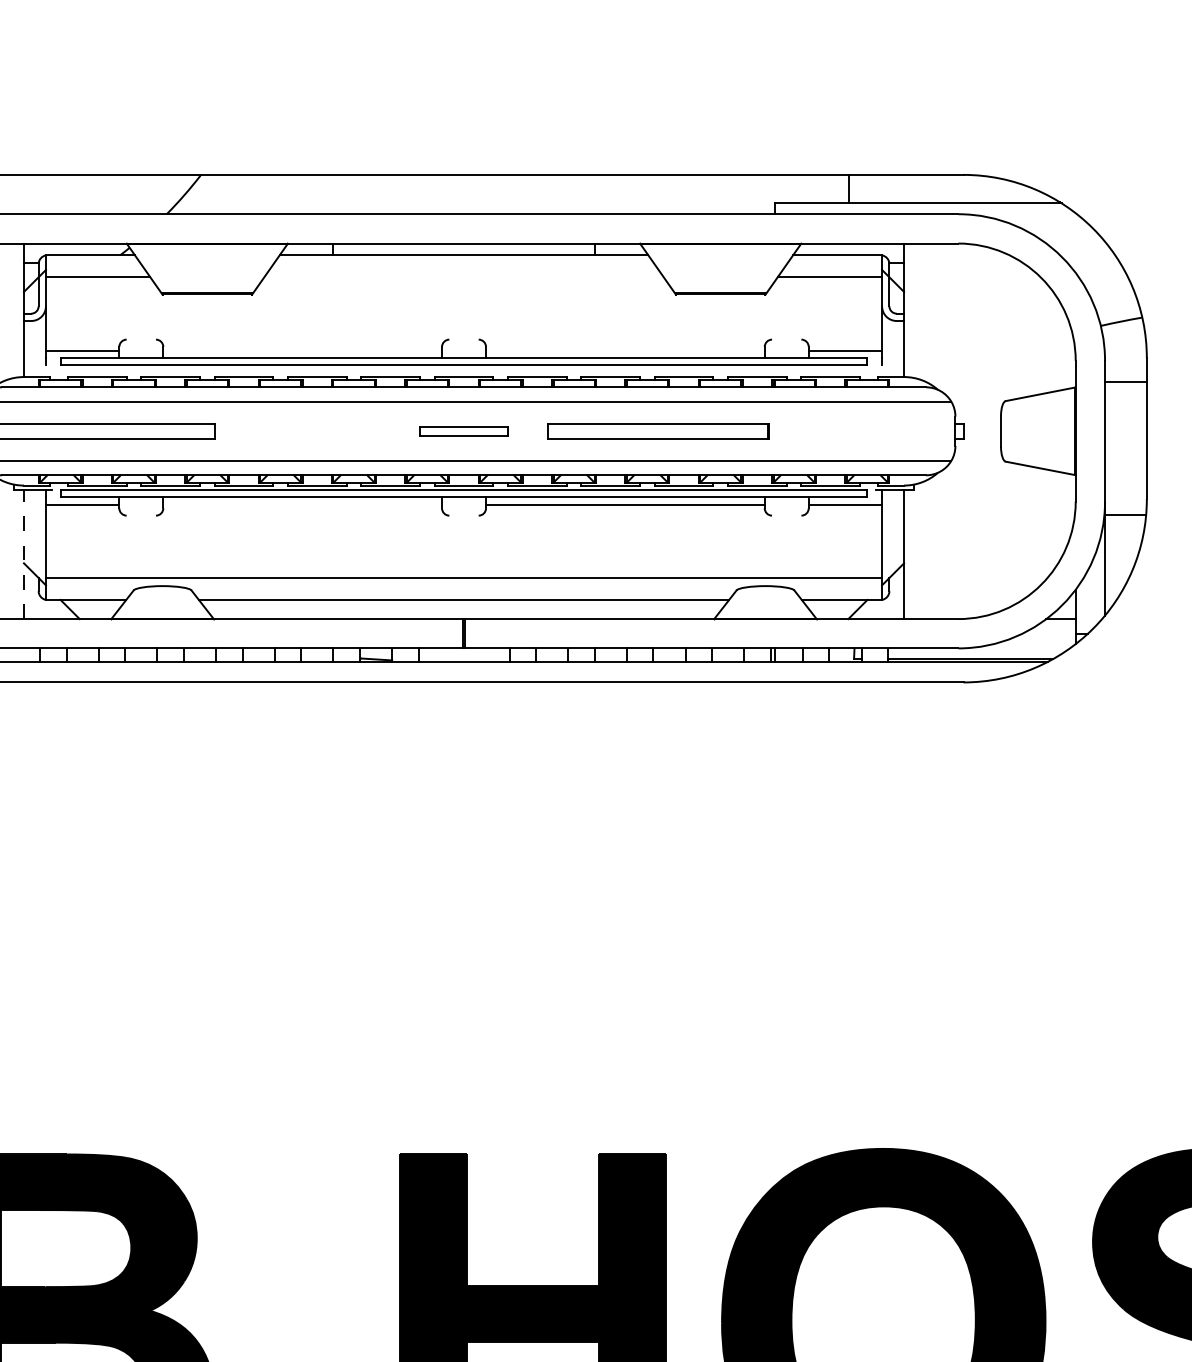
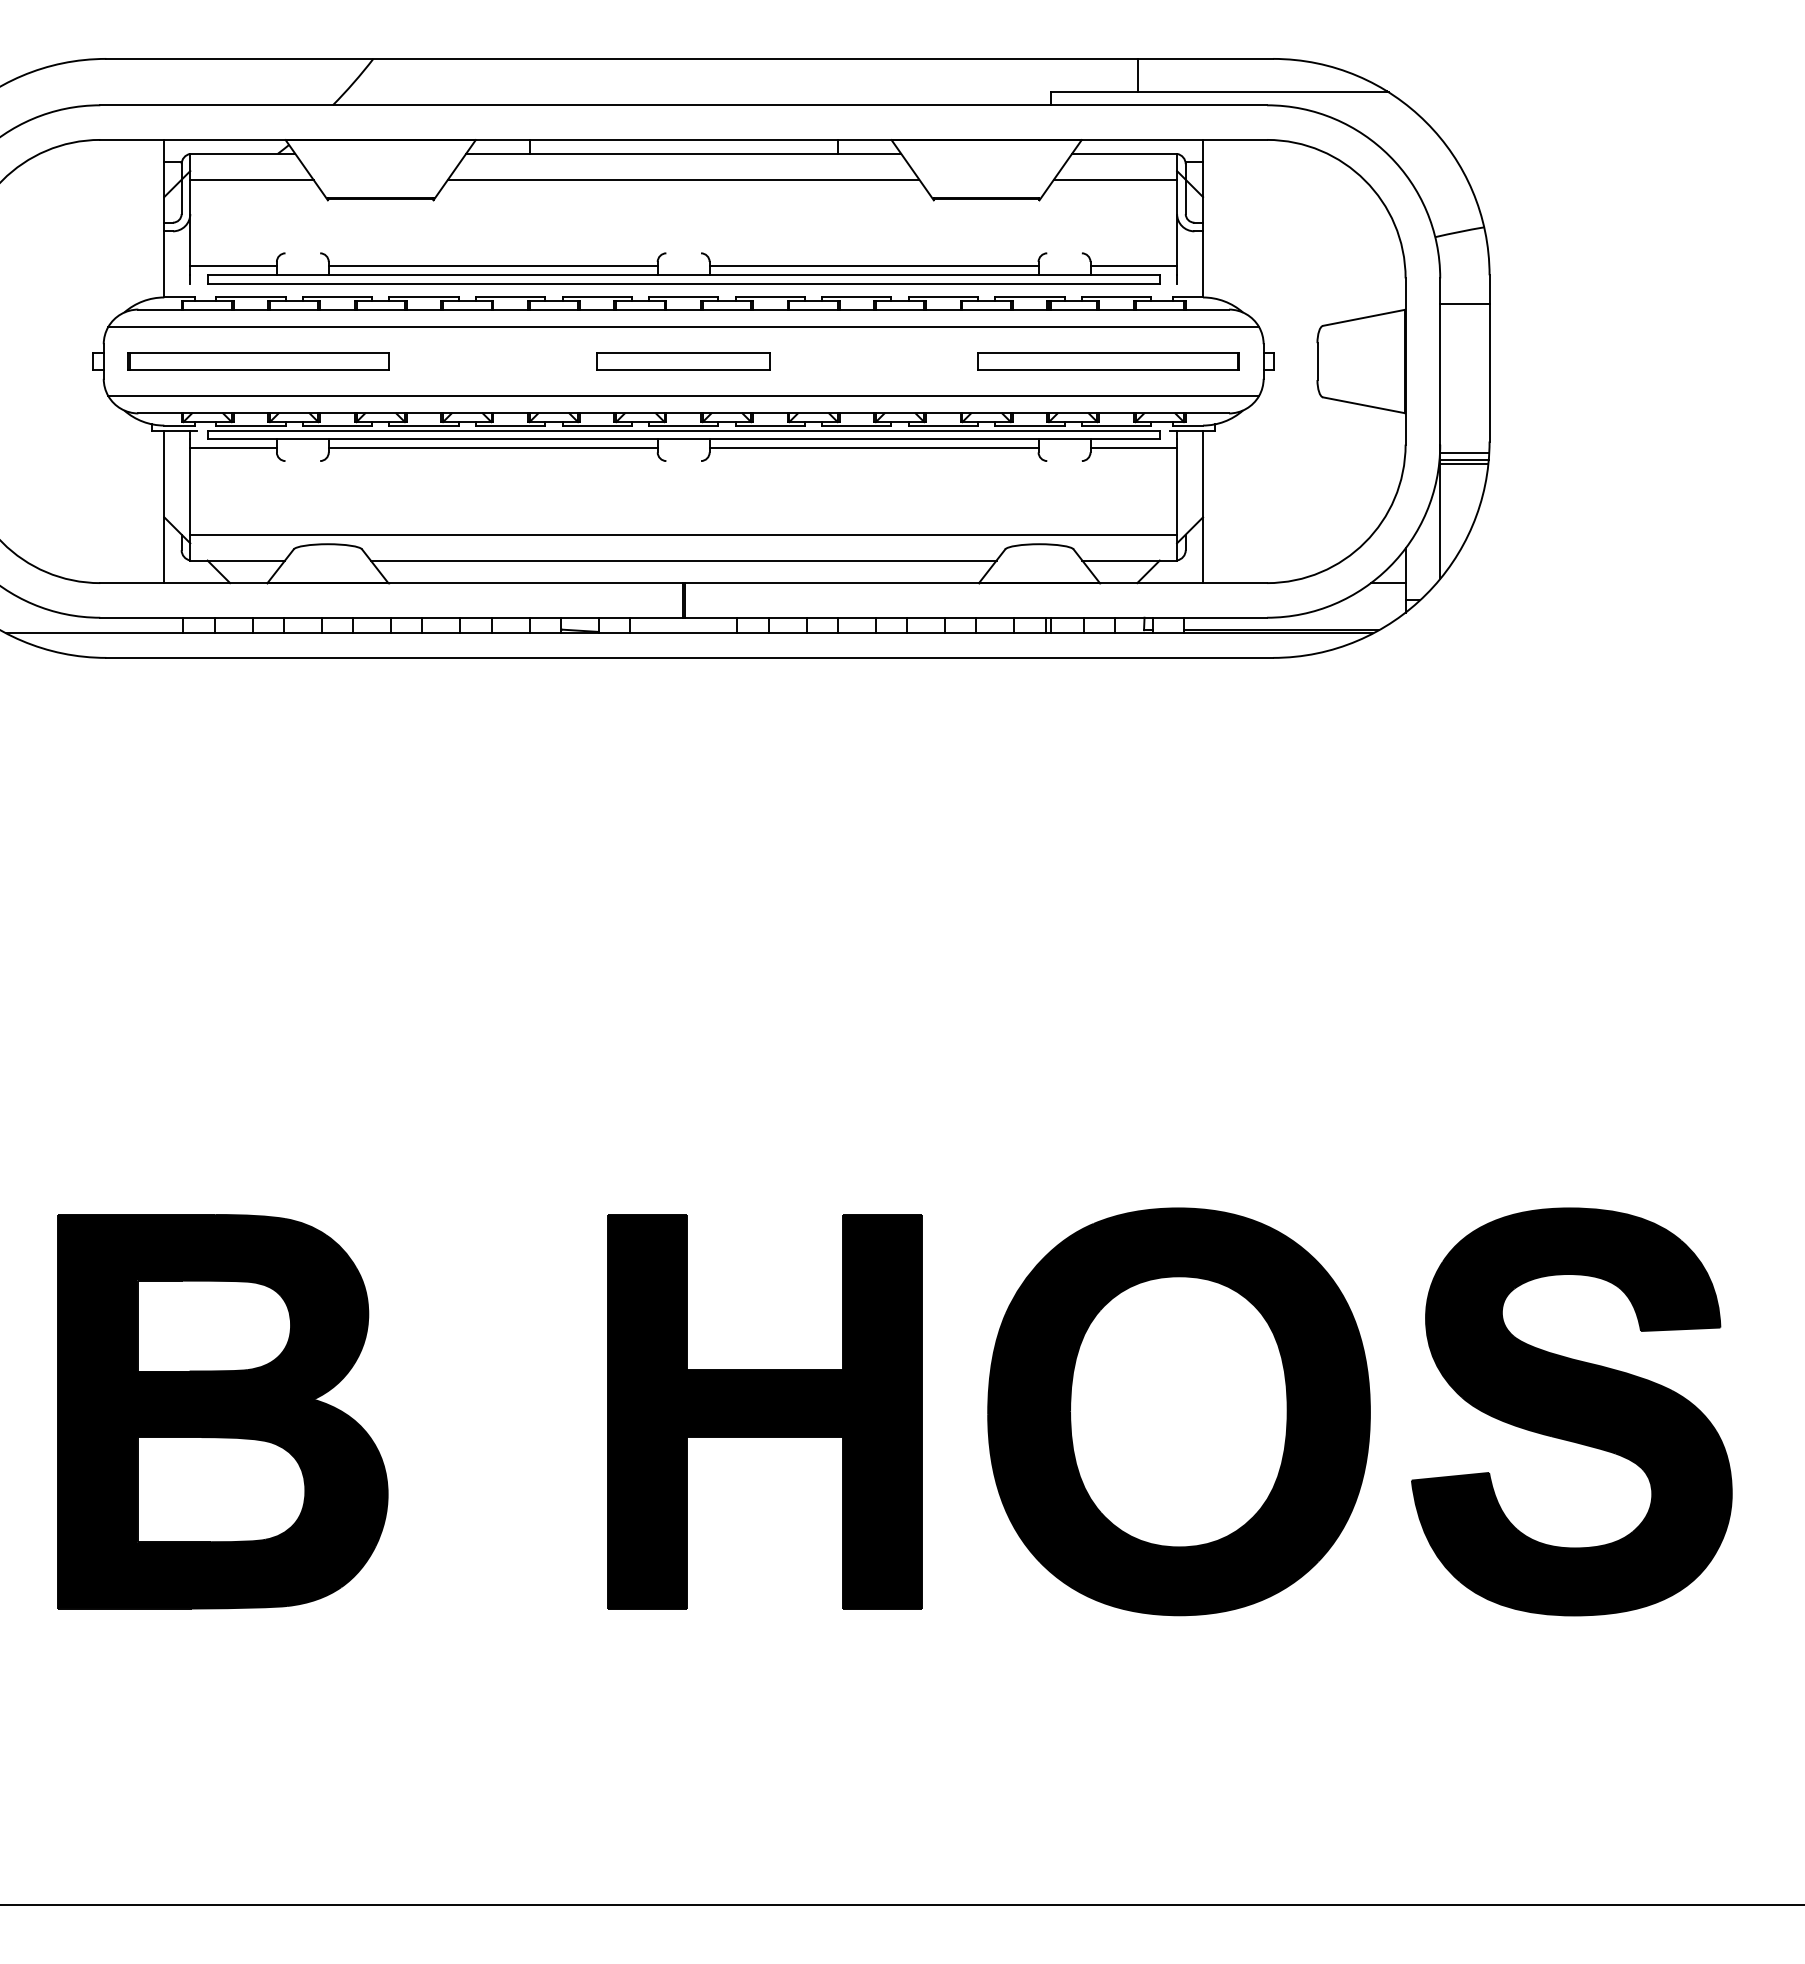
line: (463, 277) -> (683, 179), added
line: (302, 350) -> (492, 266), added
line: (624, 350) -> (873, 266), added
part: (463, 431) -> (683, 361), size x1.67
part: (658, 431) -> (1108, 361), moved
line: (302, 505) -> (492, 448), added
line: (1125, 508) -> (1464, 452), added
line: (1125, 517) -> (1464, 463), added
line: (24, 554) -> (164, 506), dashed -> solid

